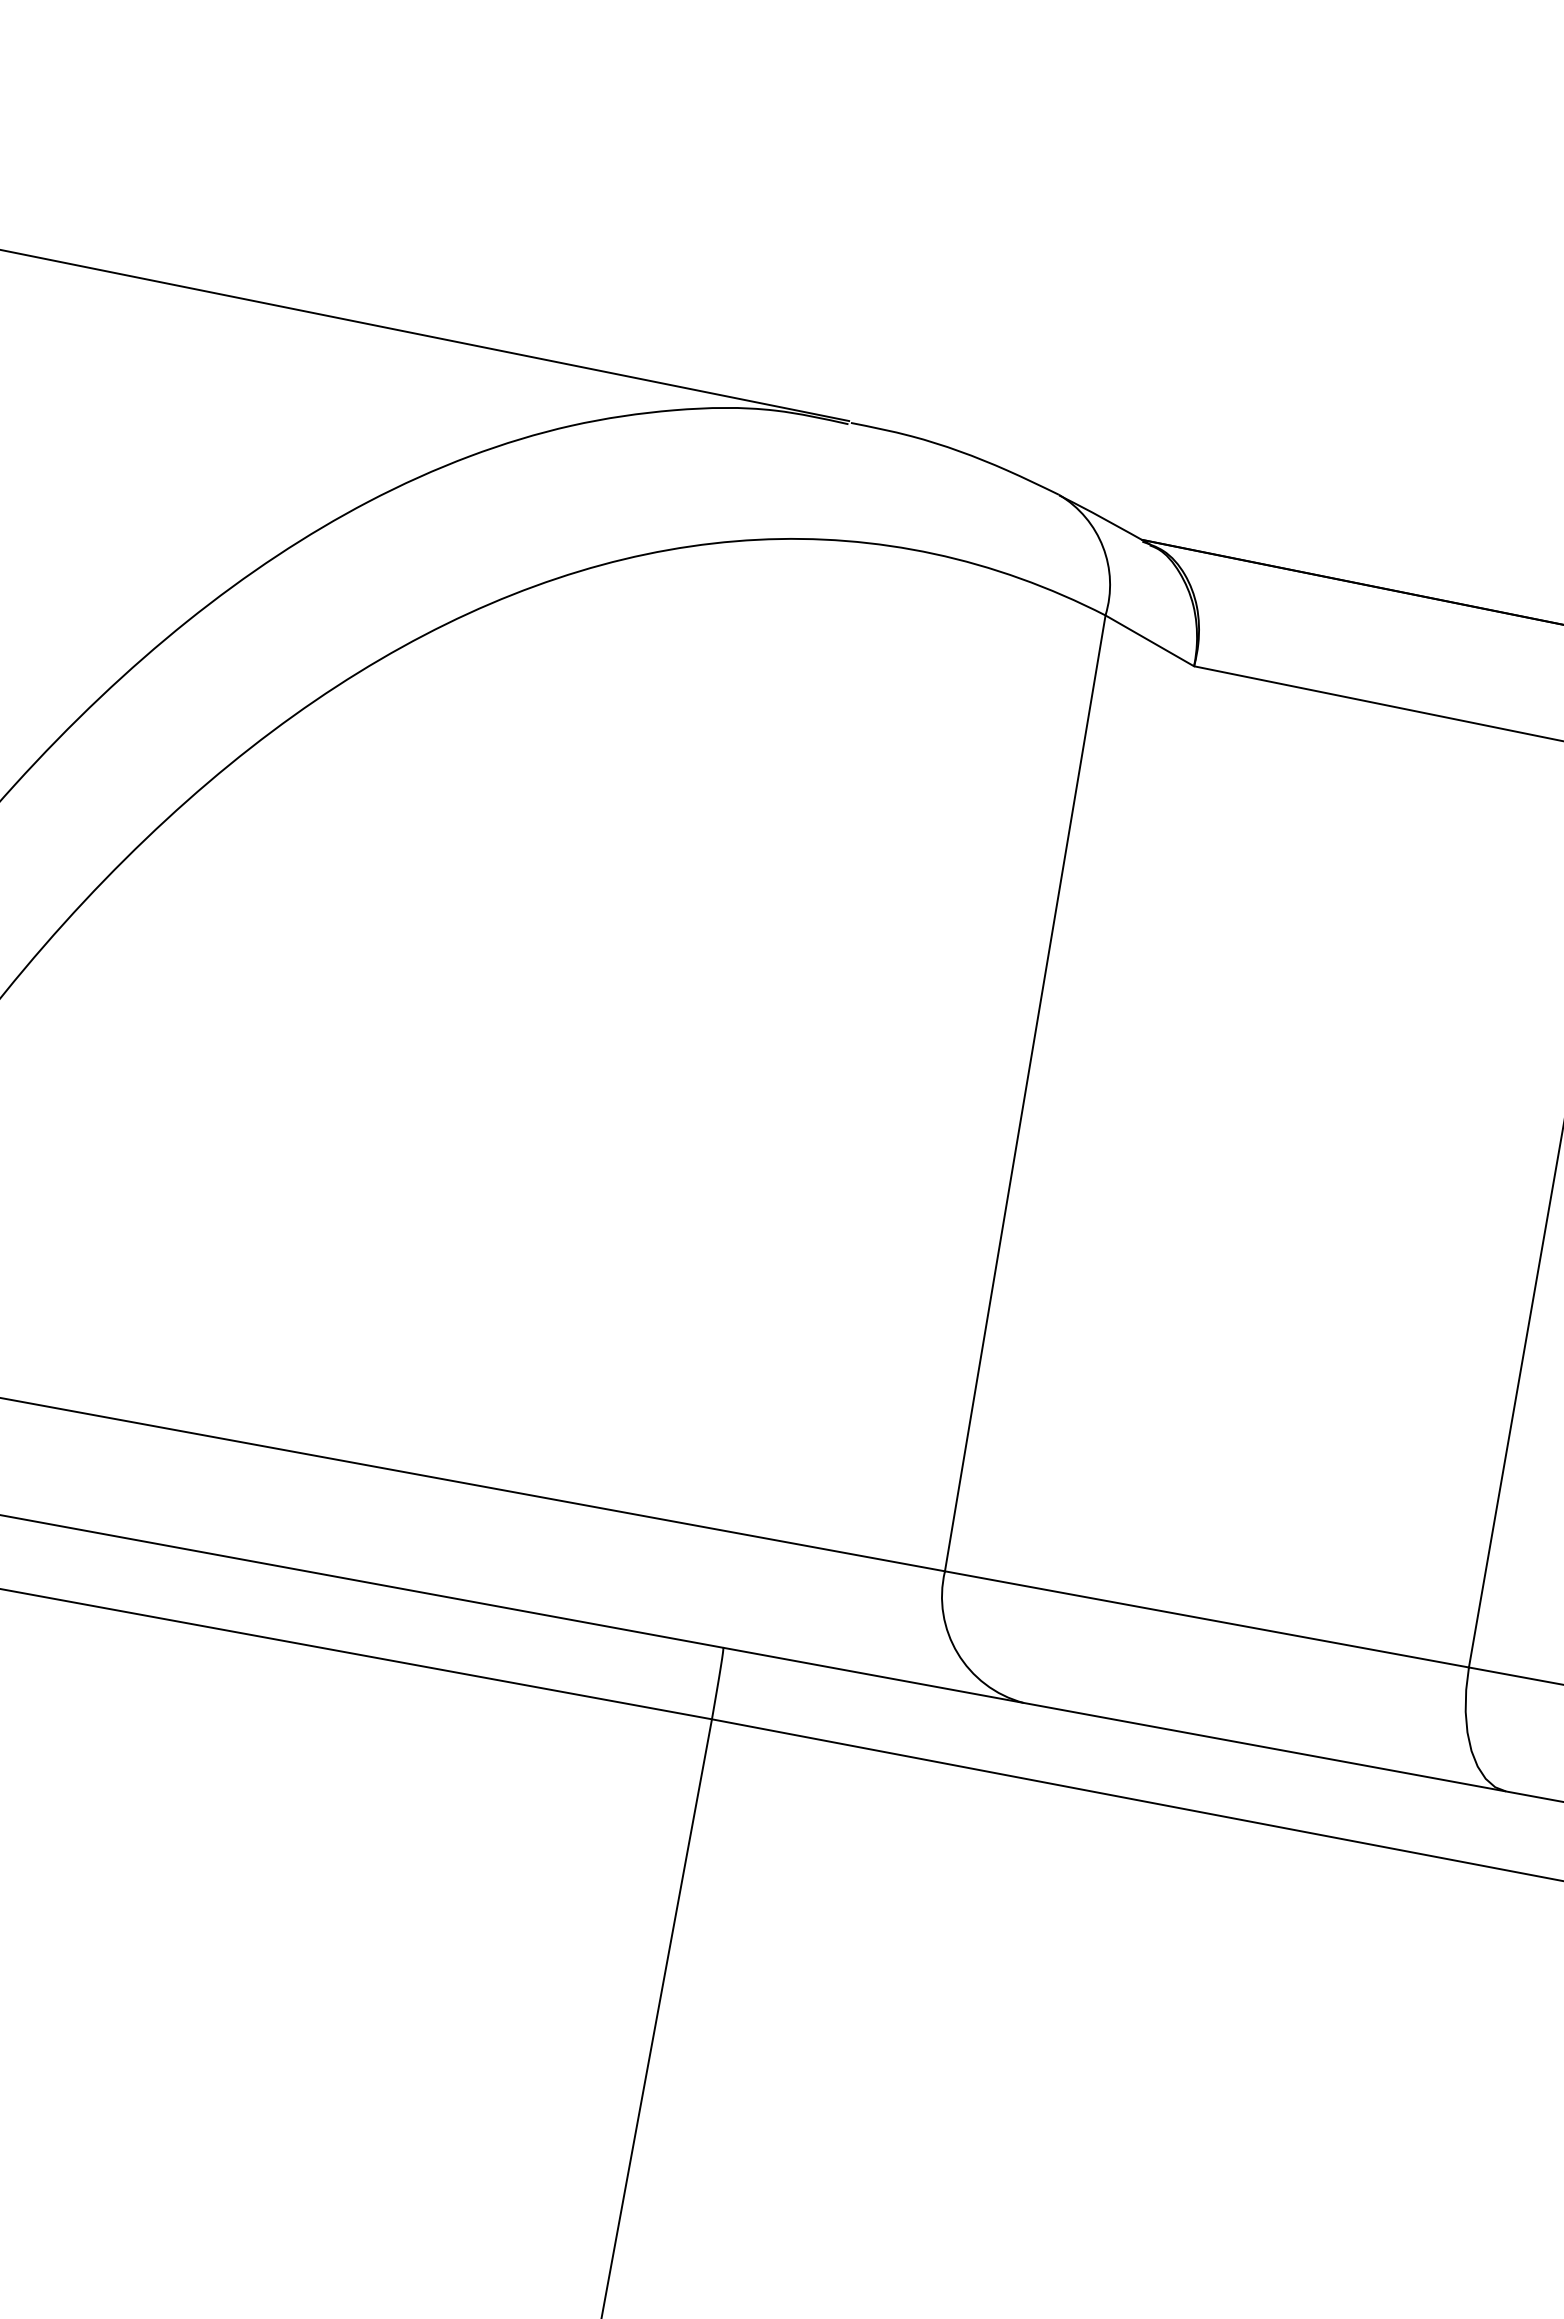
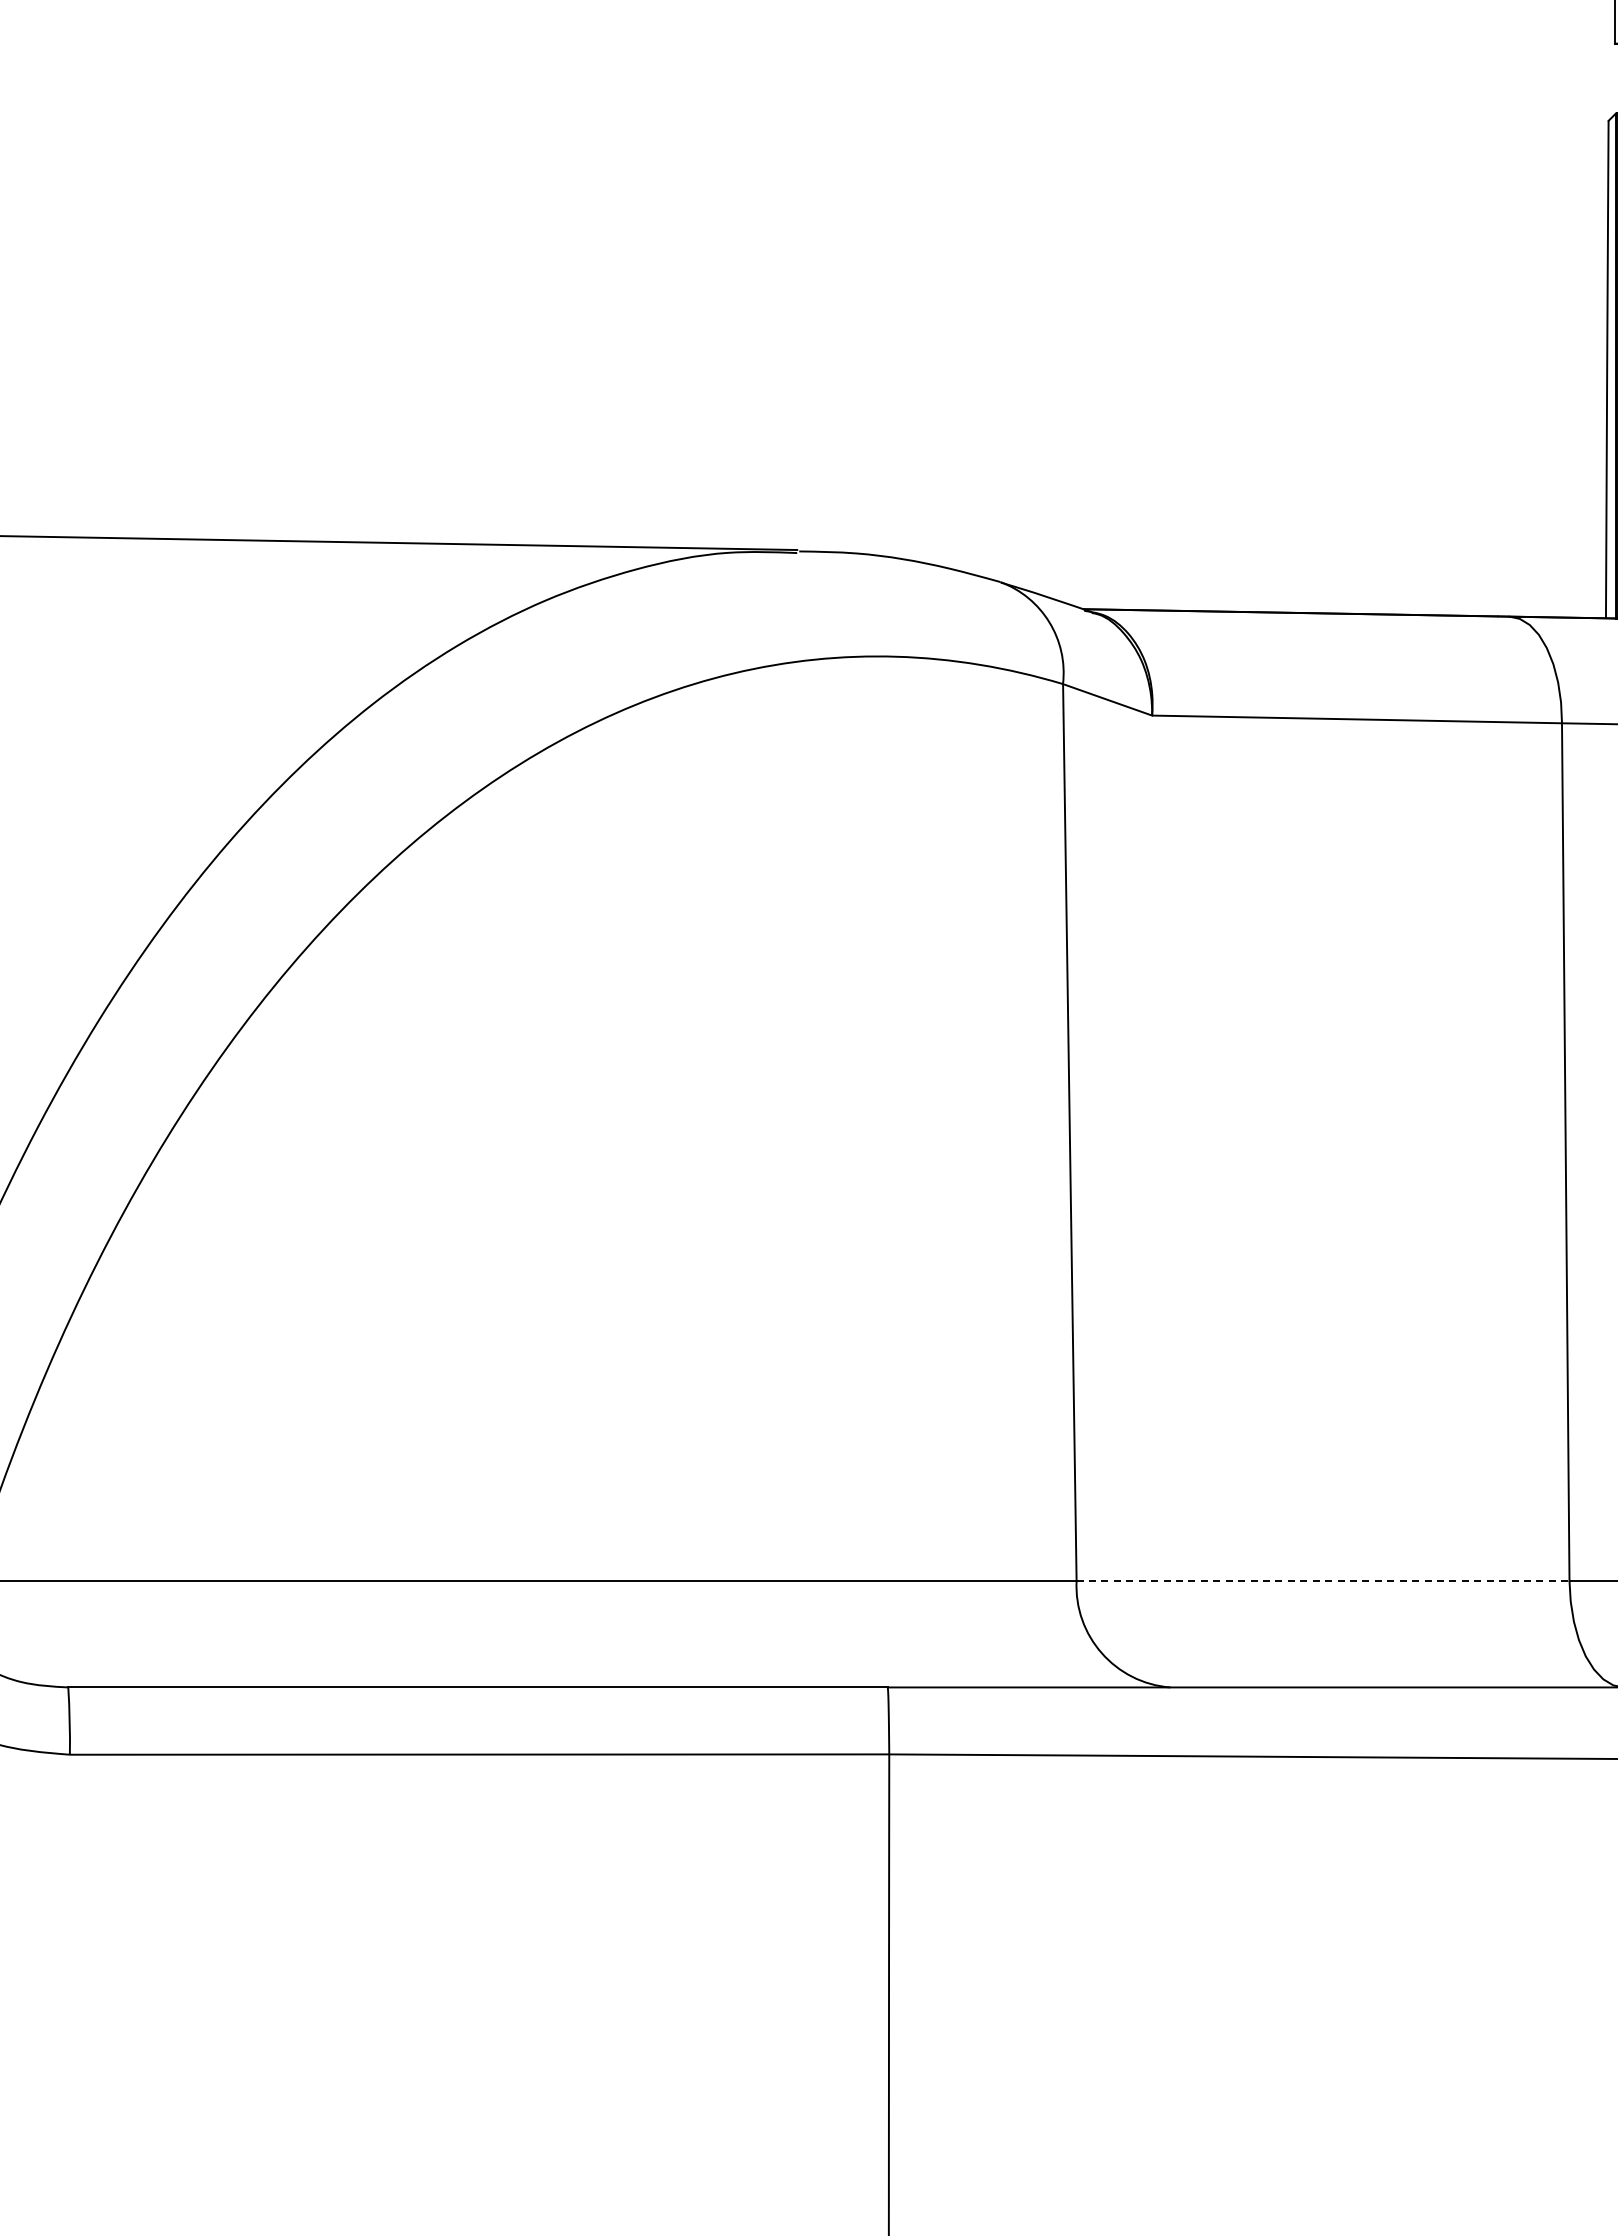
line: (1207, 1619) -> (1323, 1580), solid -> dashed

